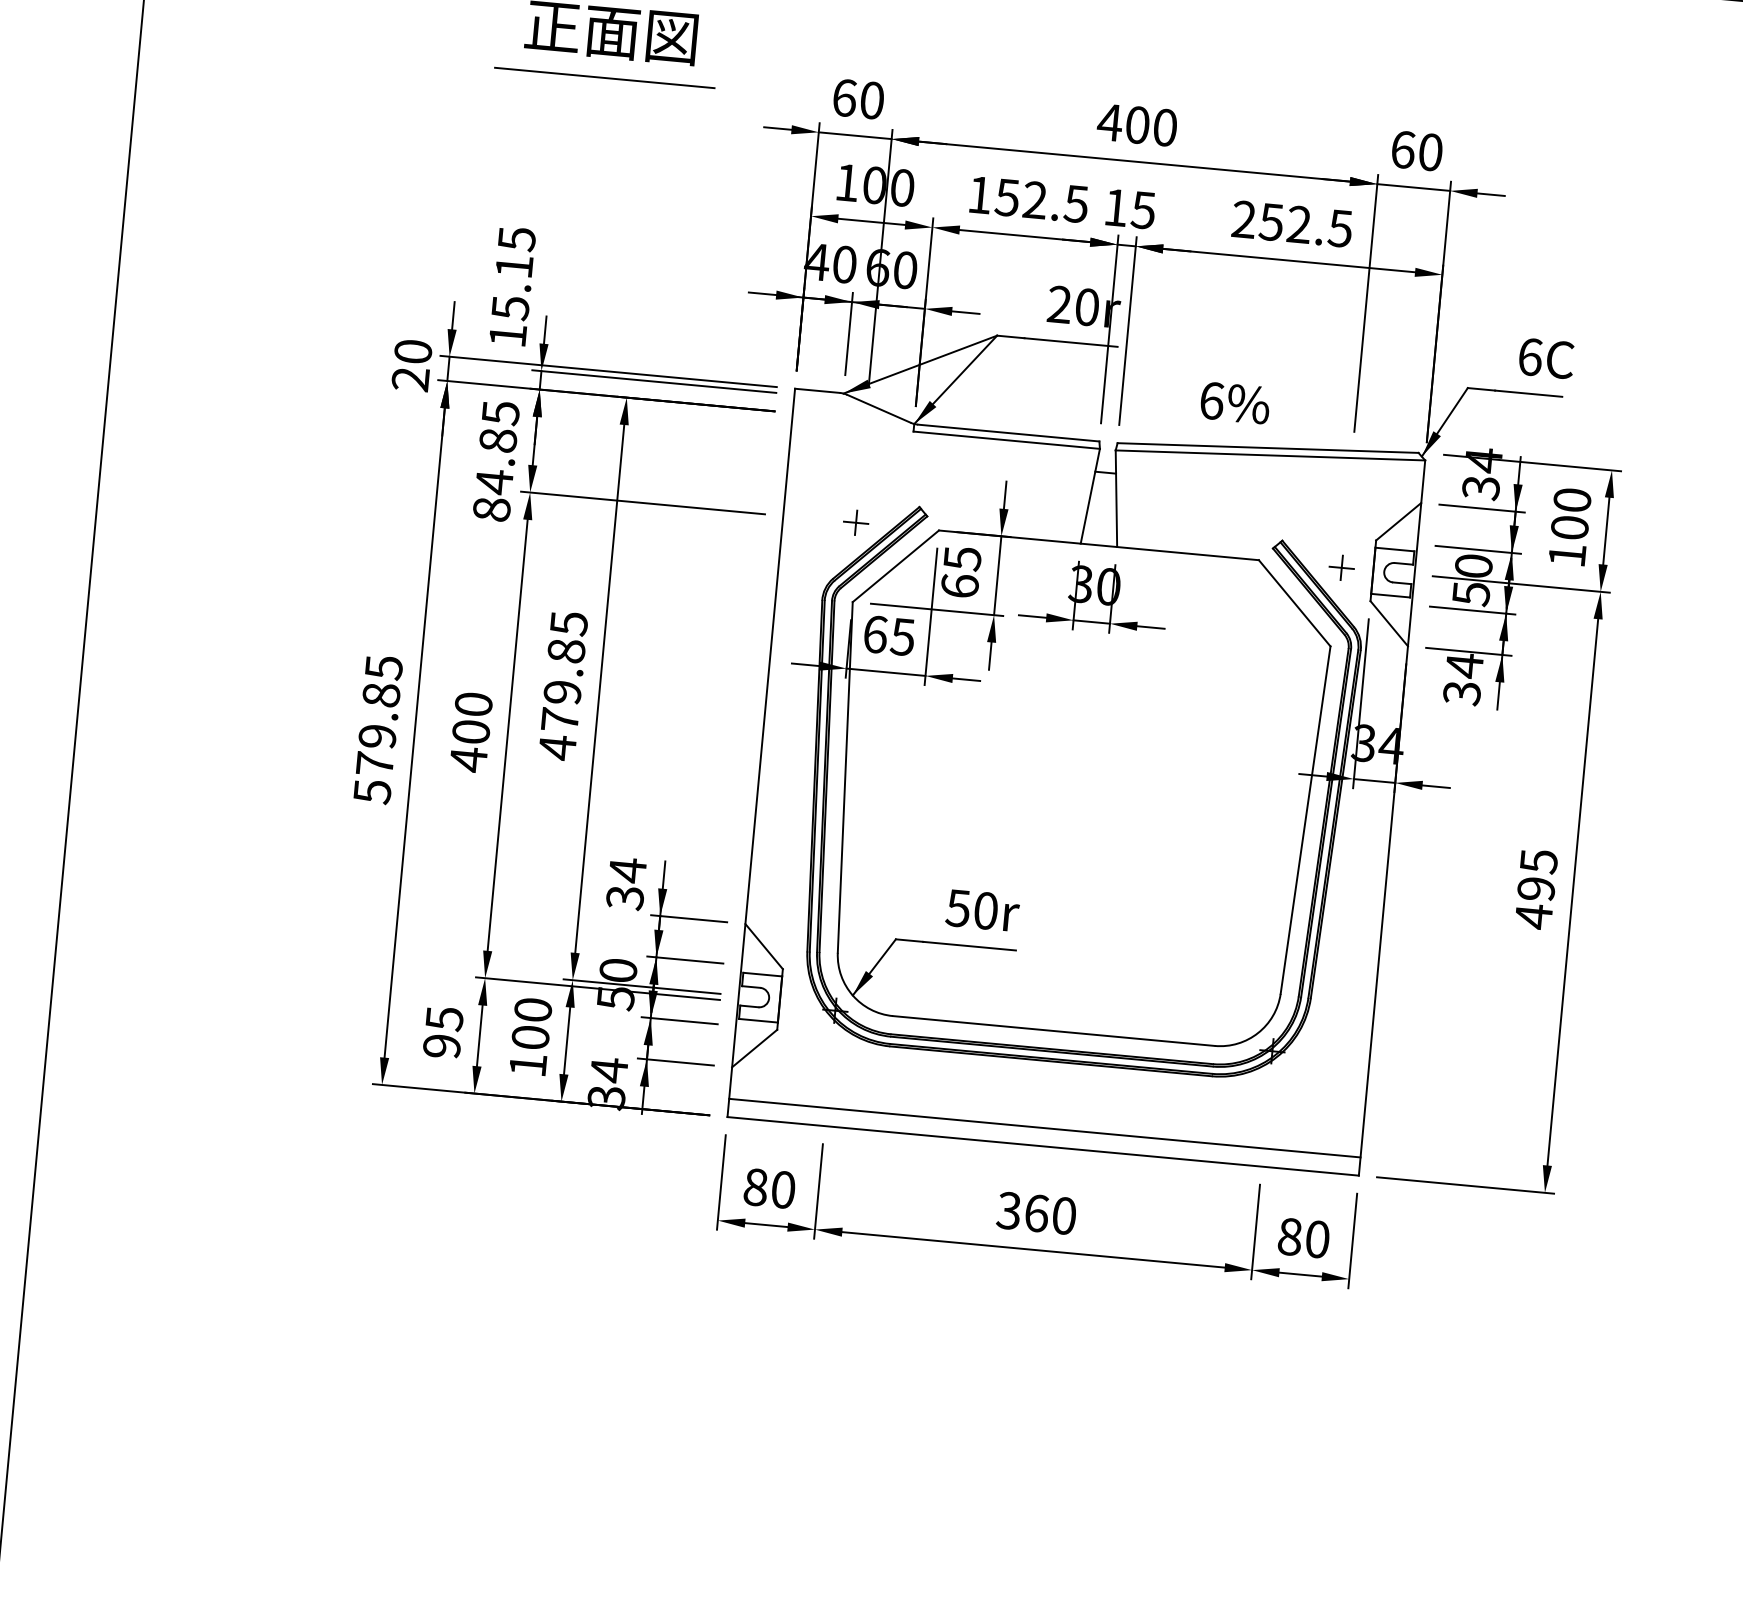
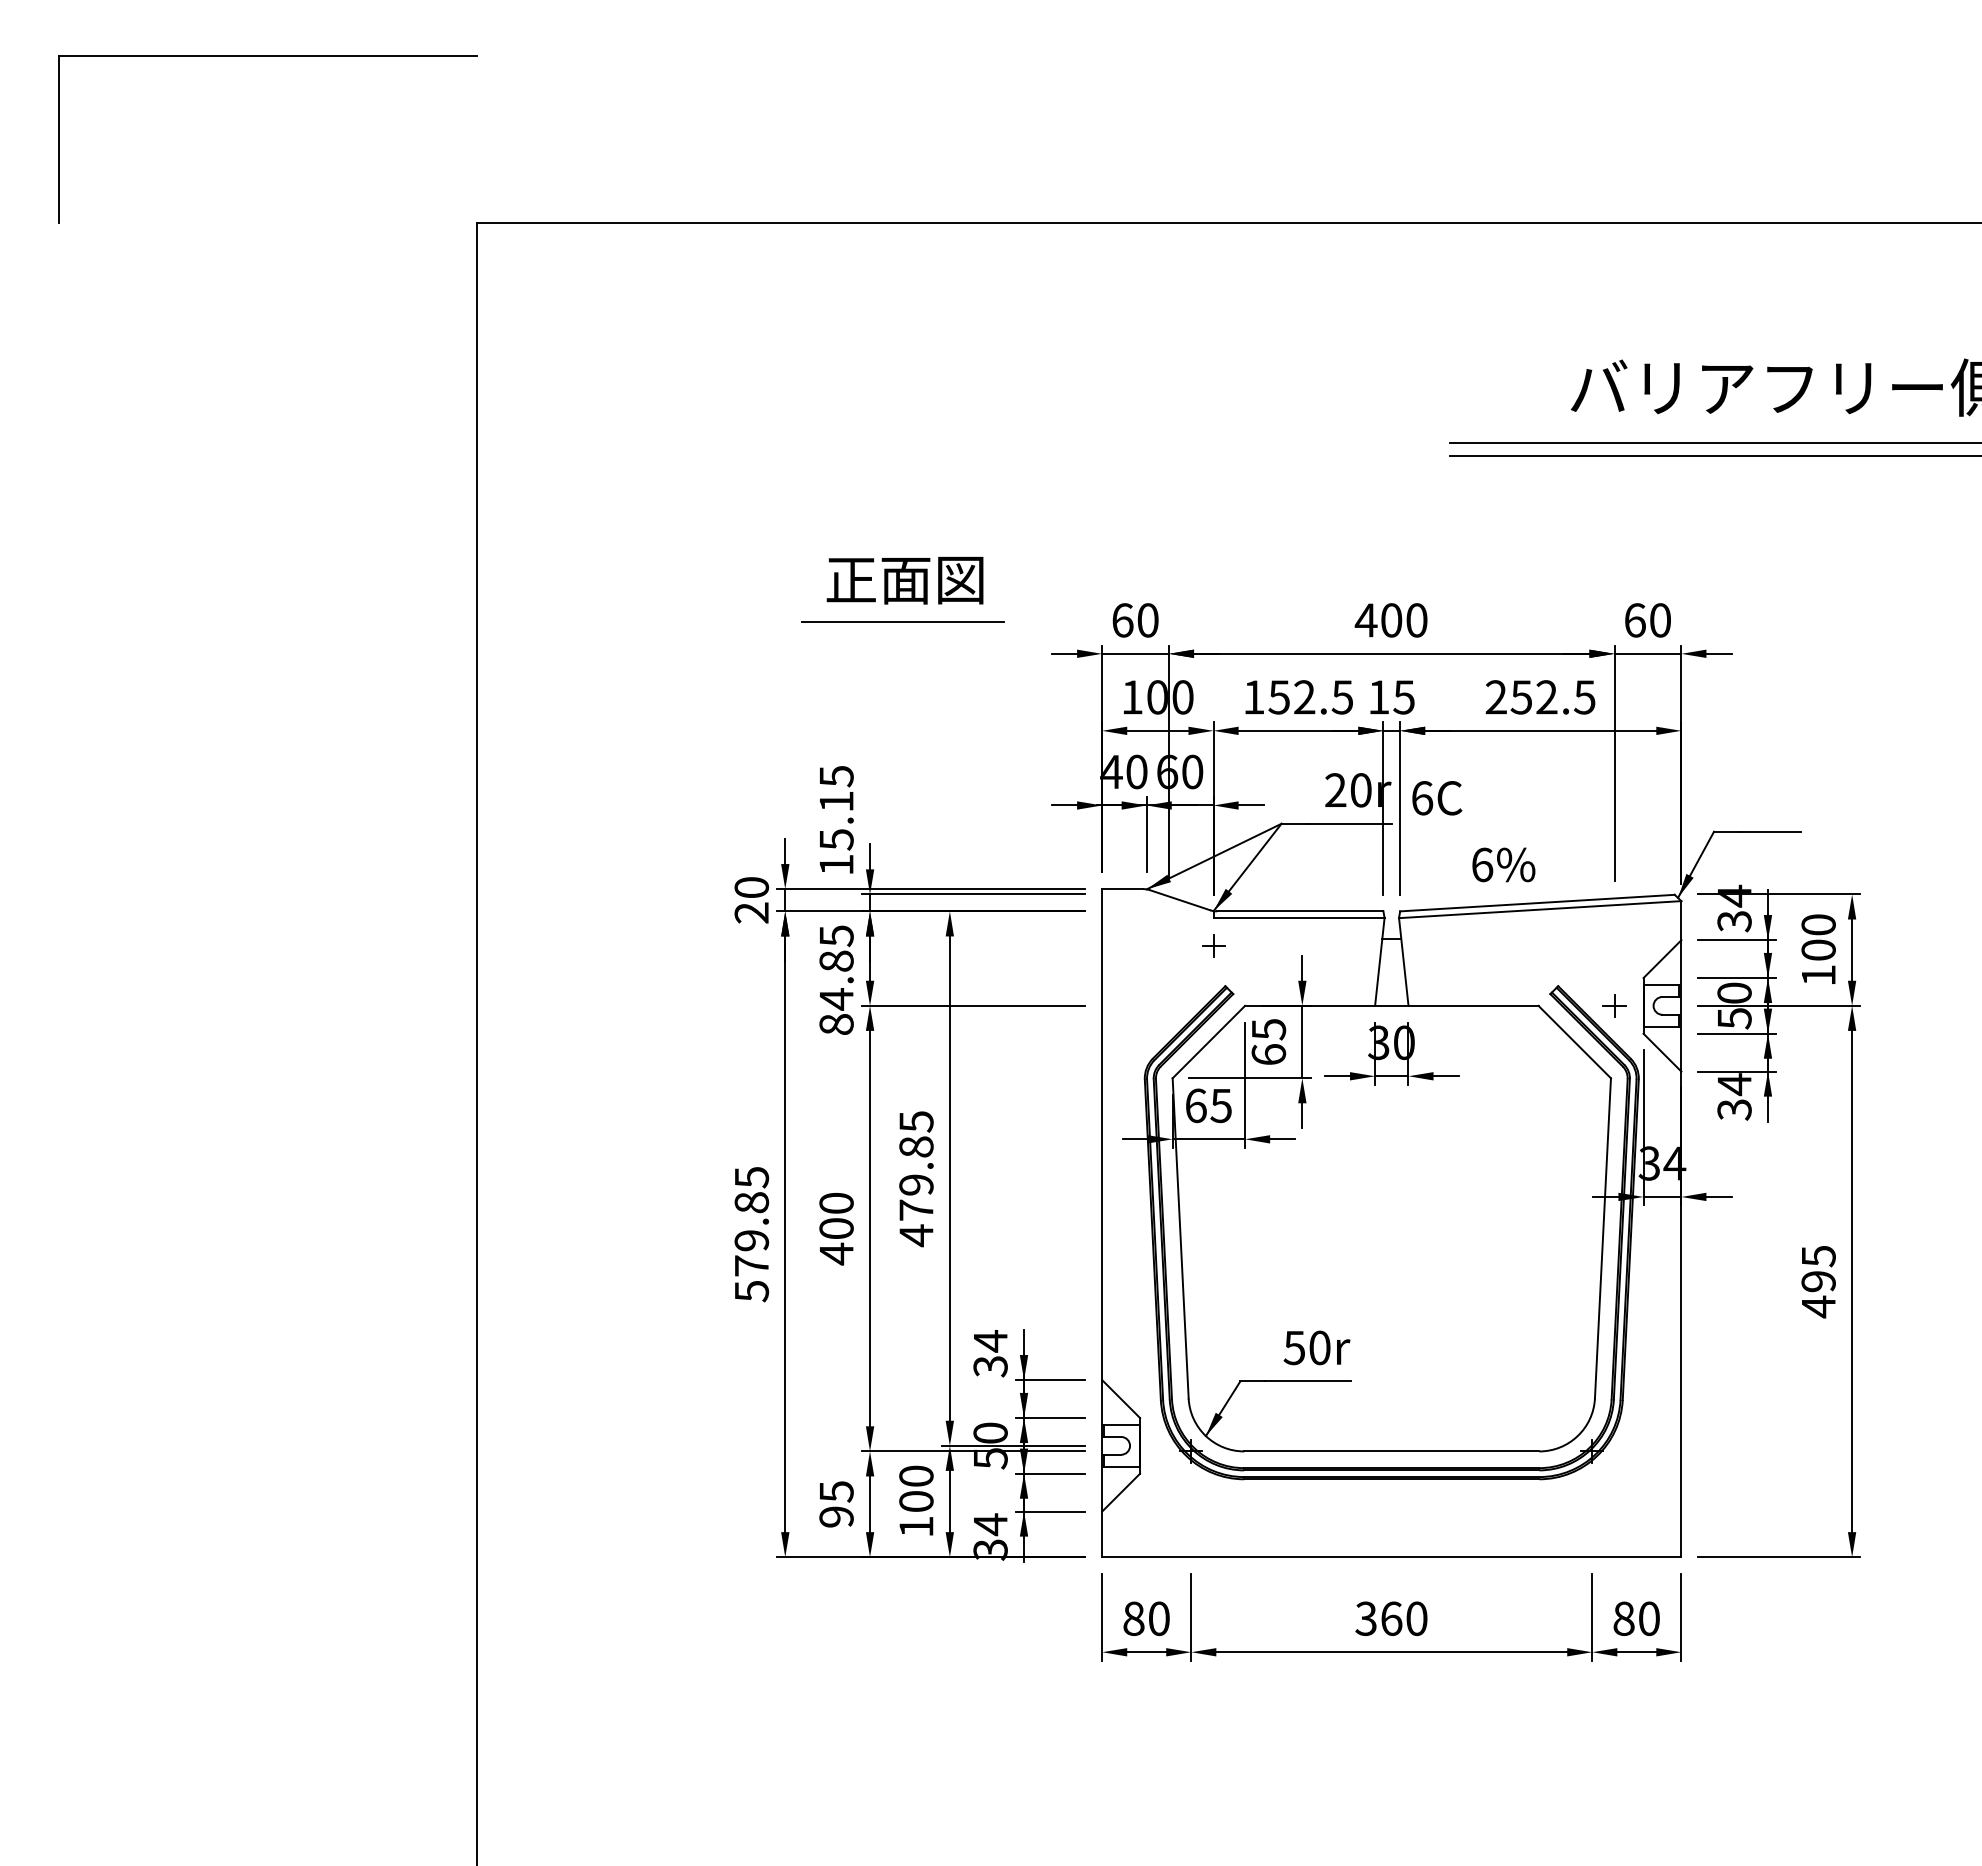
text: (1546, 358) -> (1437, 798), moved
part: (855, 522) -> (1213, 945), moved
line: (1044, 1128) -> (1391, 1540), removed

